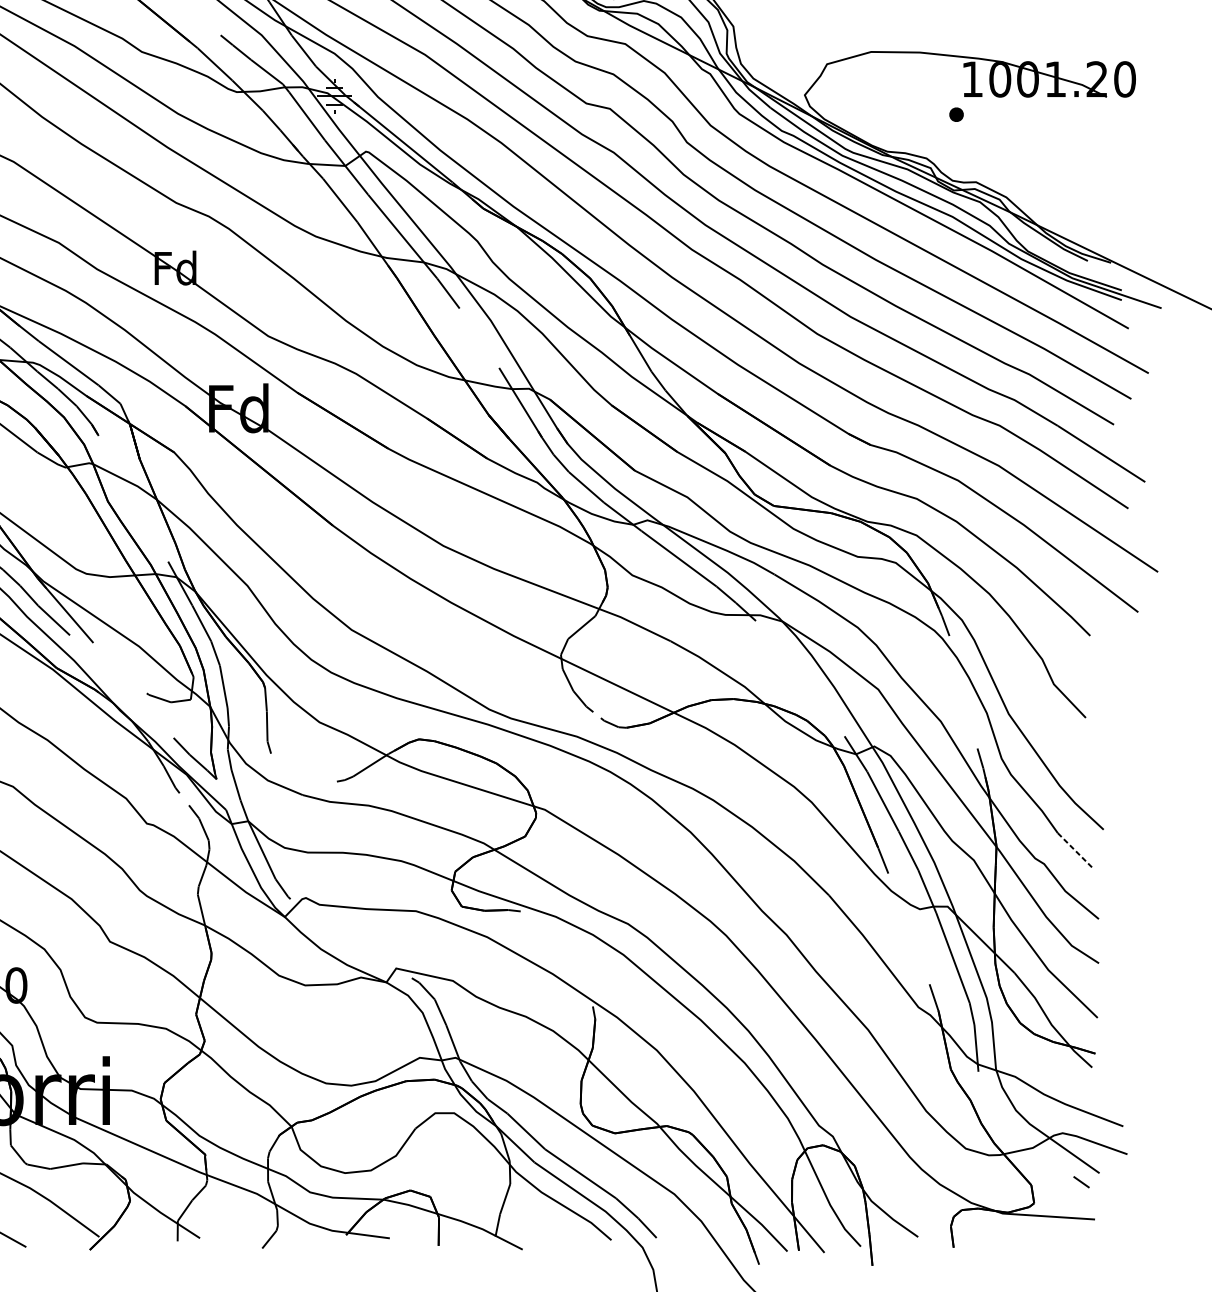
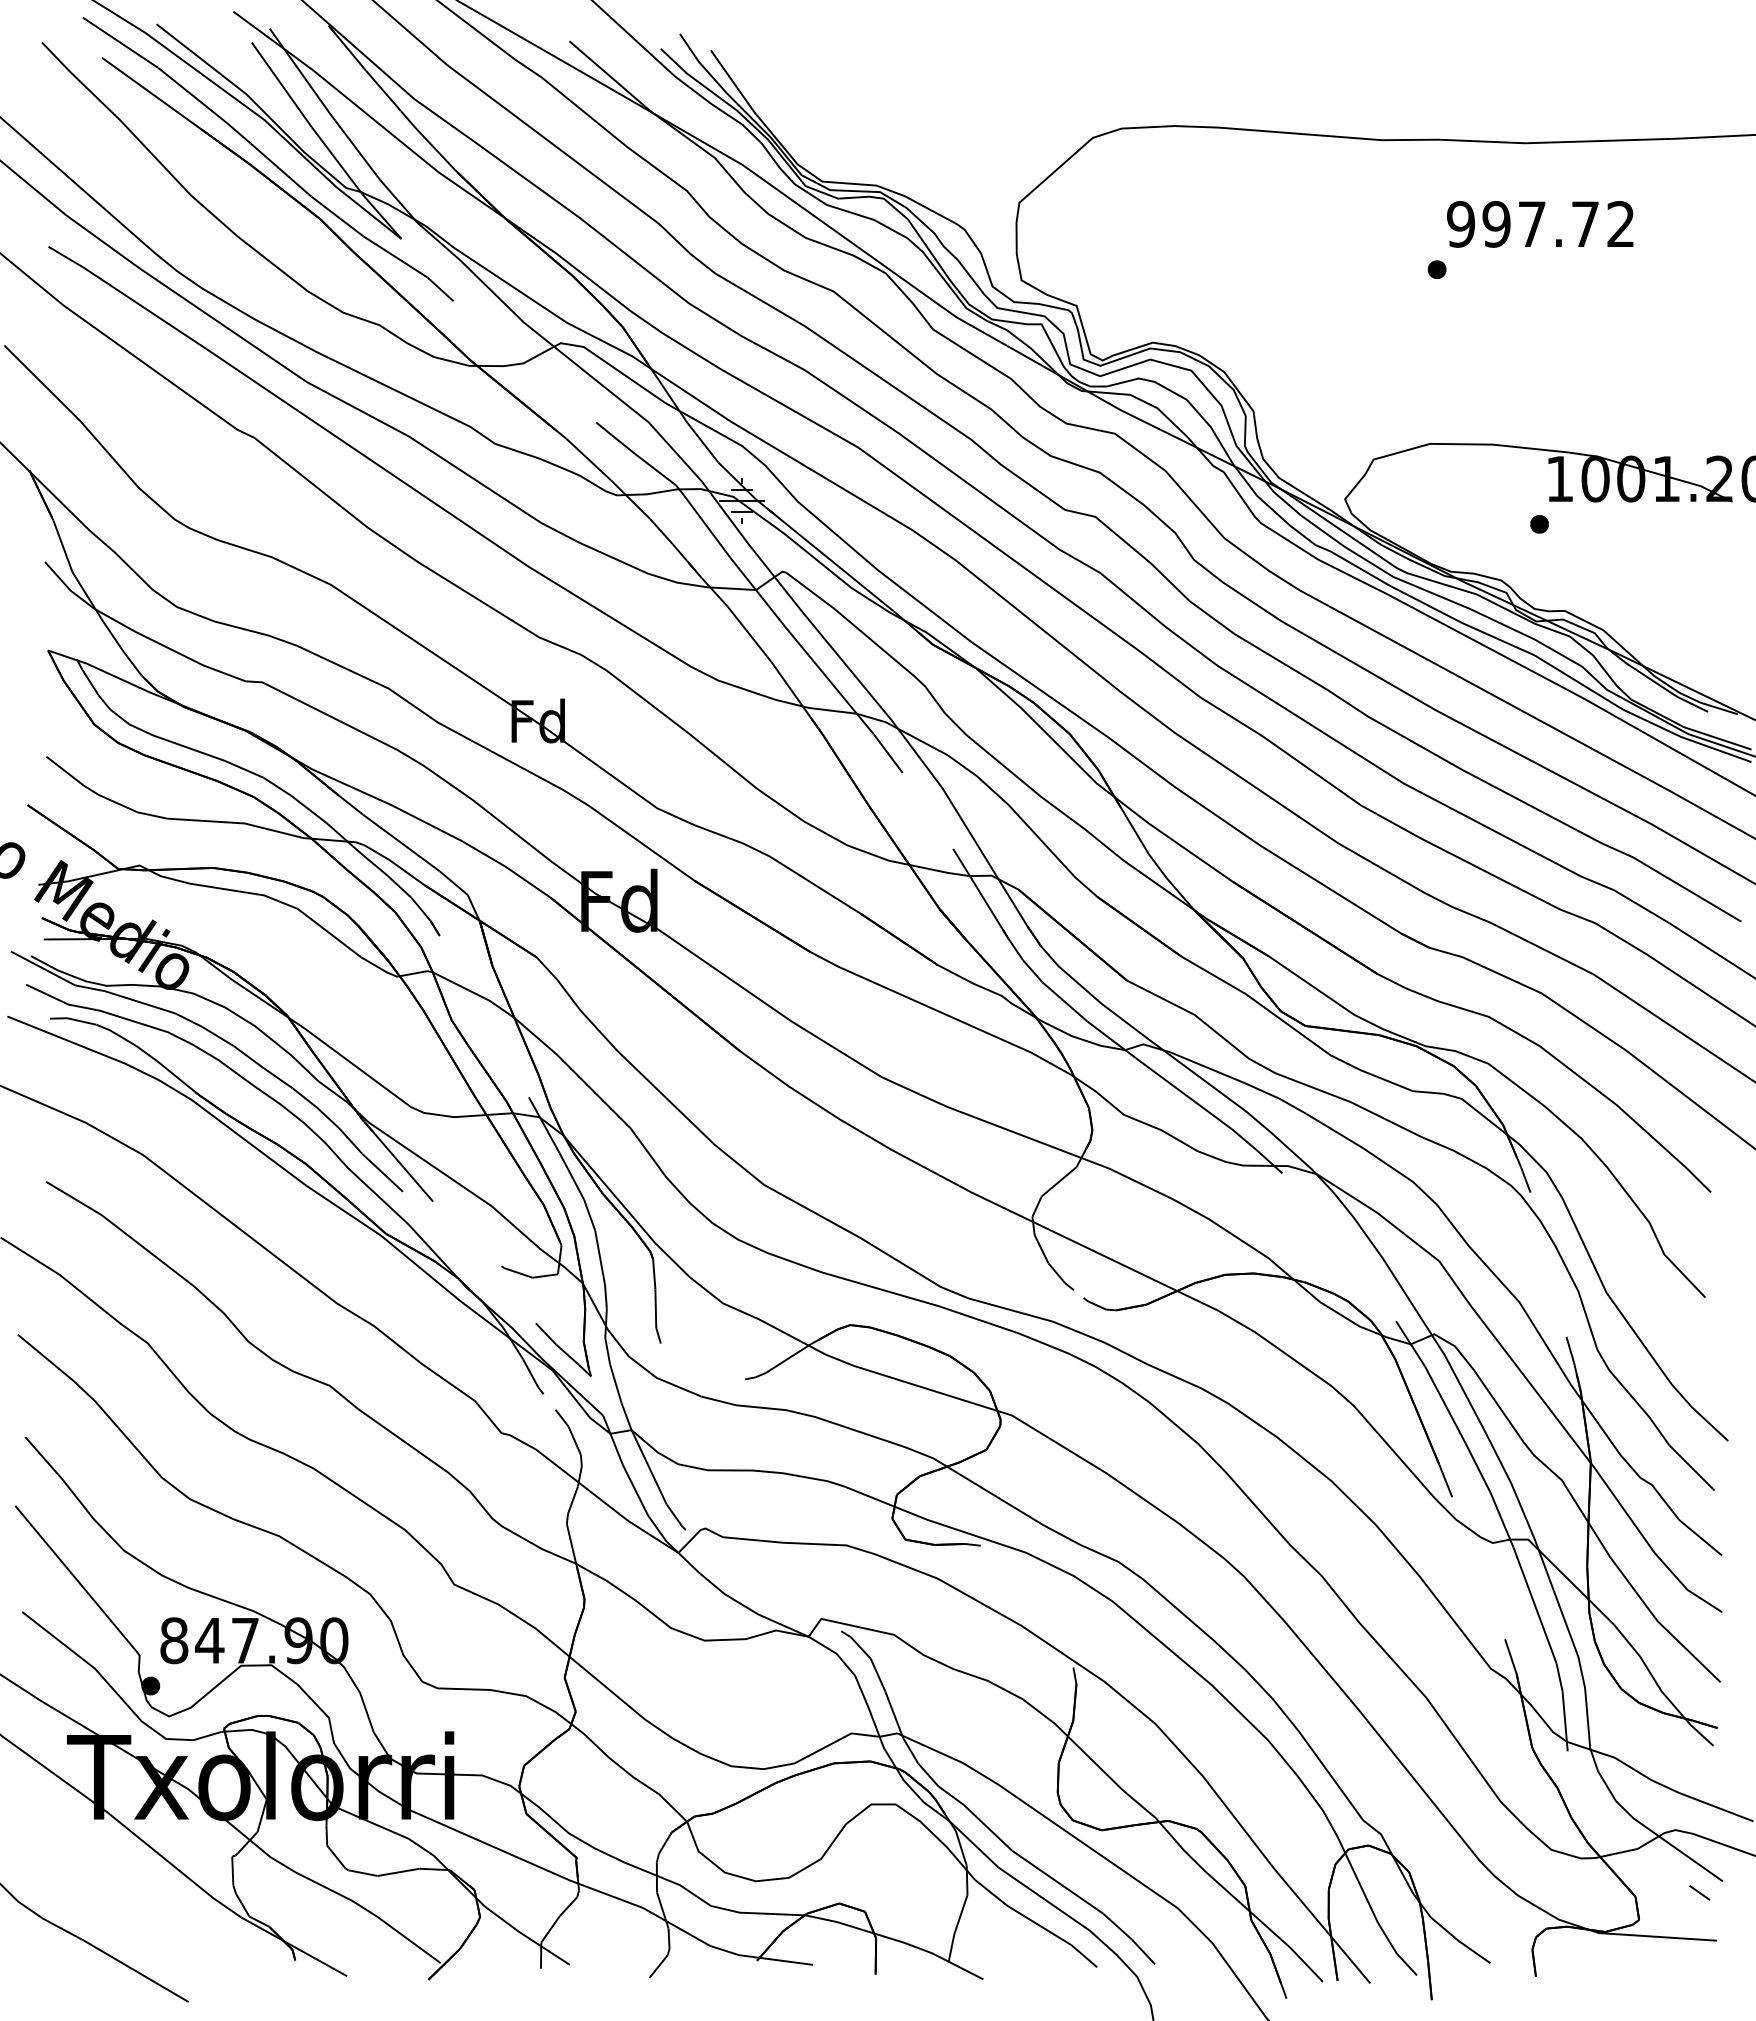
line: (1075, 851) -> (1692, 1468), dashed -> solid

